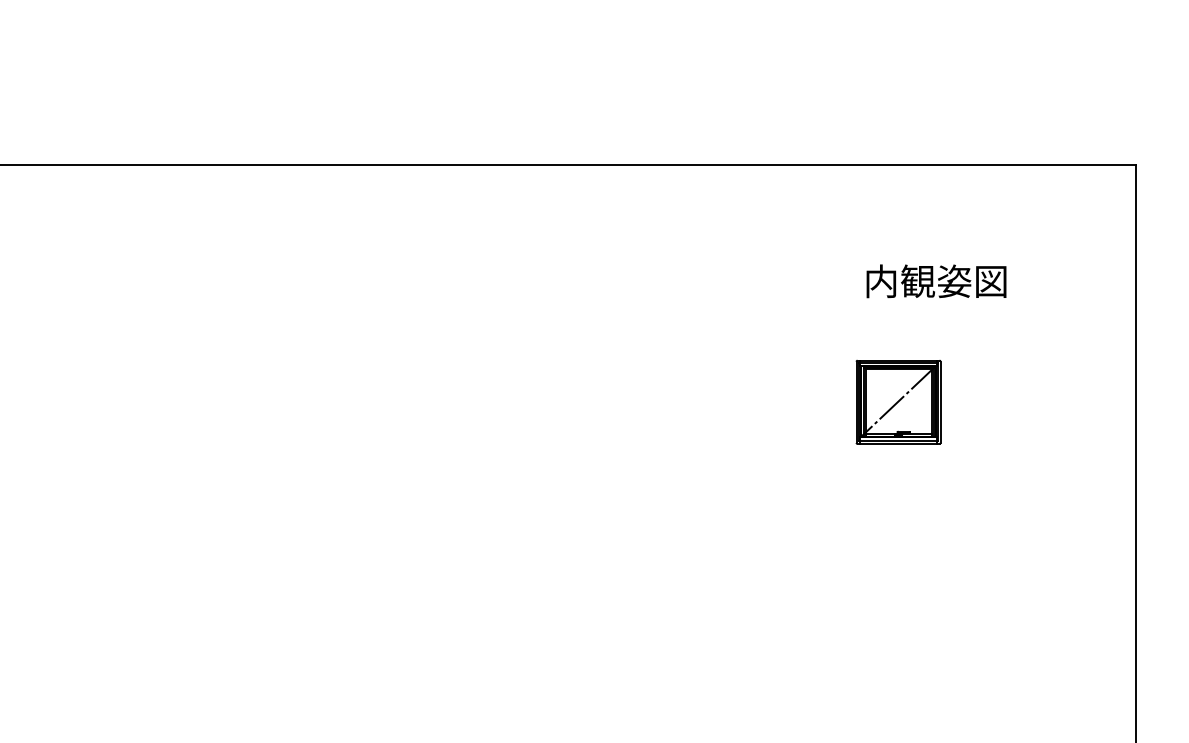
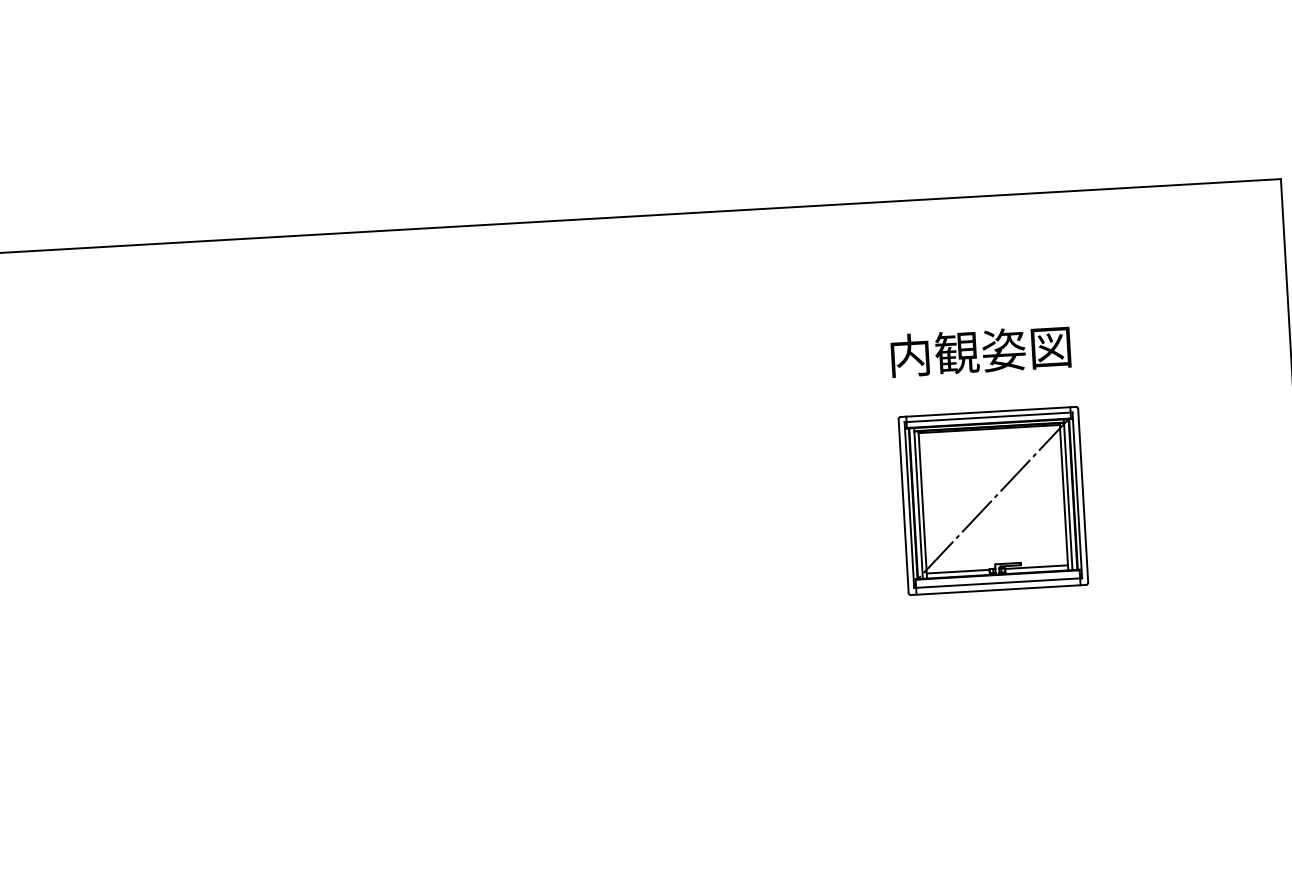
text: (936, 281) -> (980, 351), moved
part: (898, 402) -> (993, 501), size x1.67

